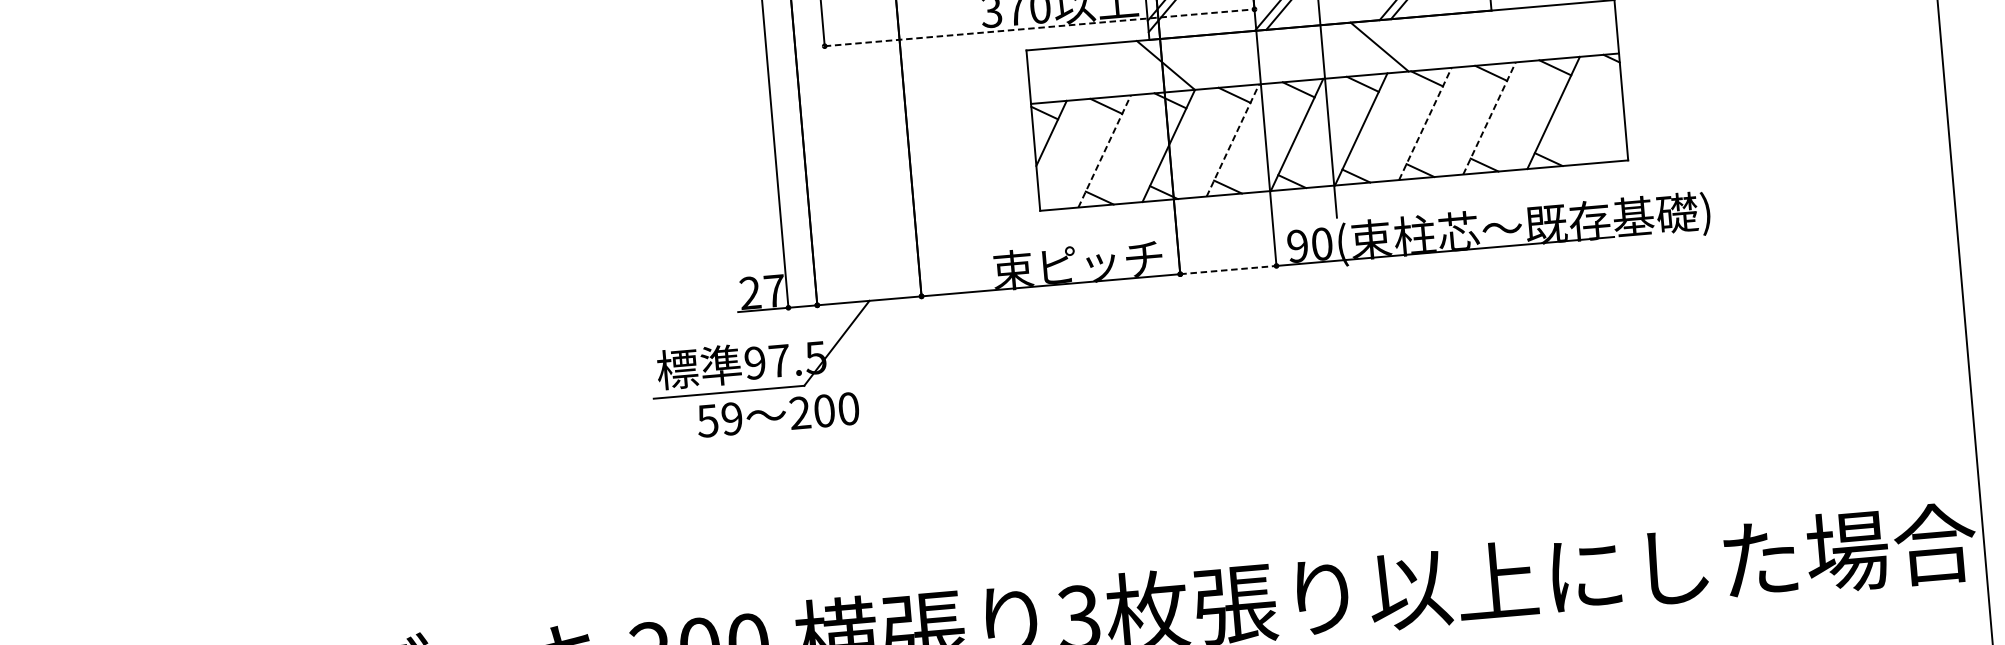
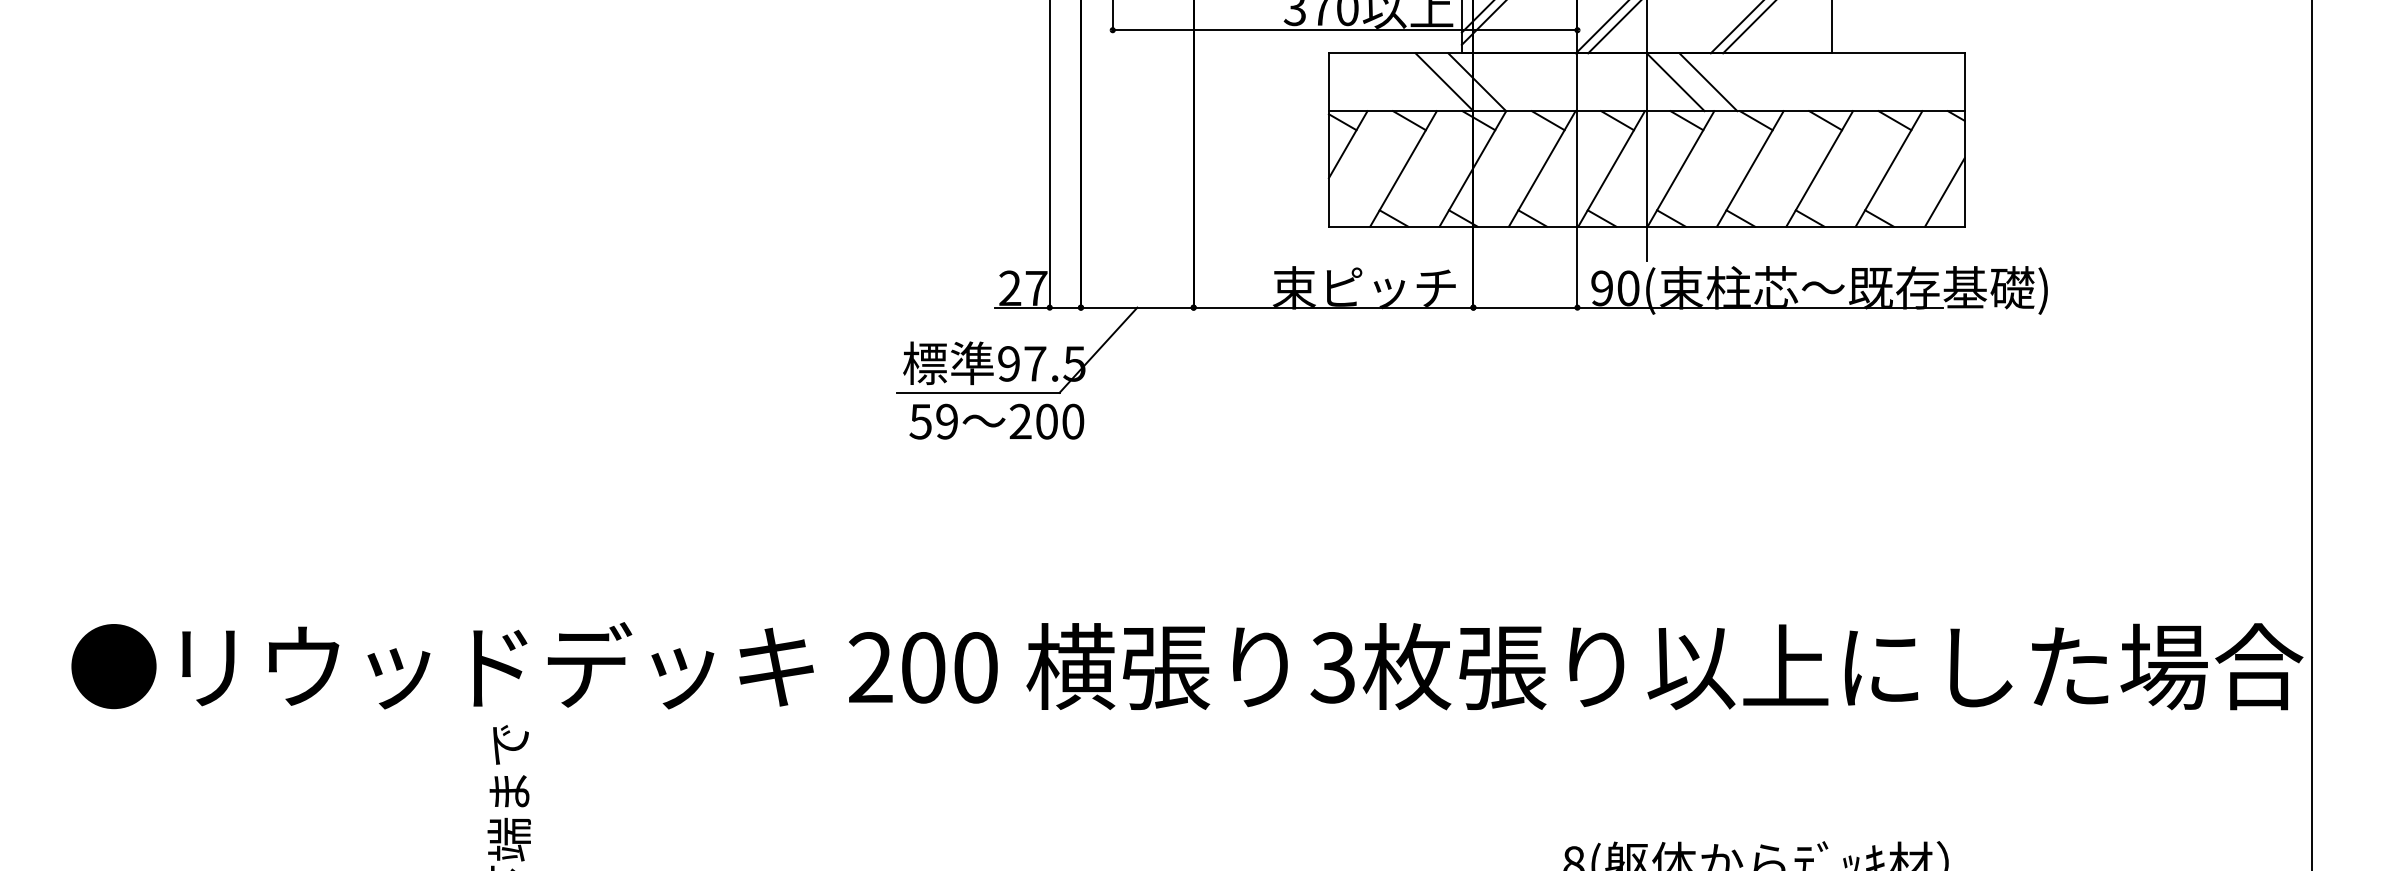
line: (1039, 28) -> (1345, 30), dashed -> solid
line: (1349, 49) -> (1675, 82), added
line: (1135, 68) -> (1444, 82), added
line: (1489, 118) -> (1819, 168), dashed -> solid
line: (1425, 123) -> (1750, 168), dashed -> solid
line: (1606, 130) -> (1944, 192), added
line: (1233, 140) -> (1542, 168), dashed -> solid
line: (1104, 151) -> (1403, 168), dashed -> solid
line: (1228, 269) -> (1525, 307), dashed -> solid
text: (777, 414) -> (996, 421), moved

